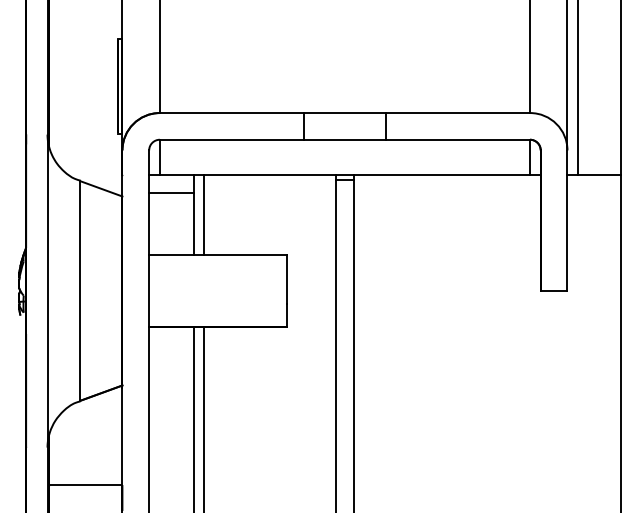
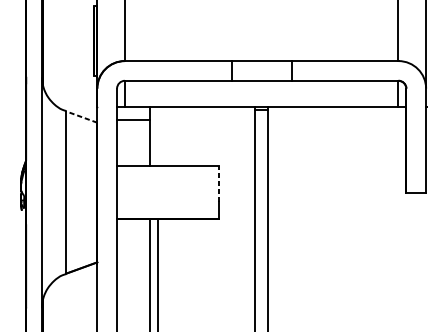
line: (100, 188) -> (81, 116), solid -> dashed
line: (204, 215) -> (157, 136), removed
line: (286, 279) -> (218, 184), solid -> dashed

